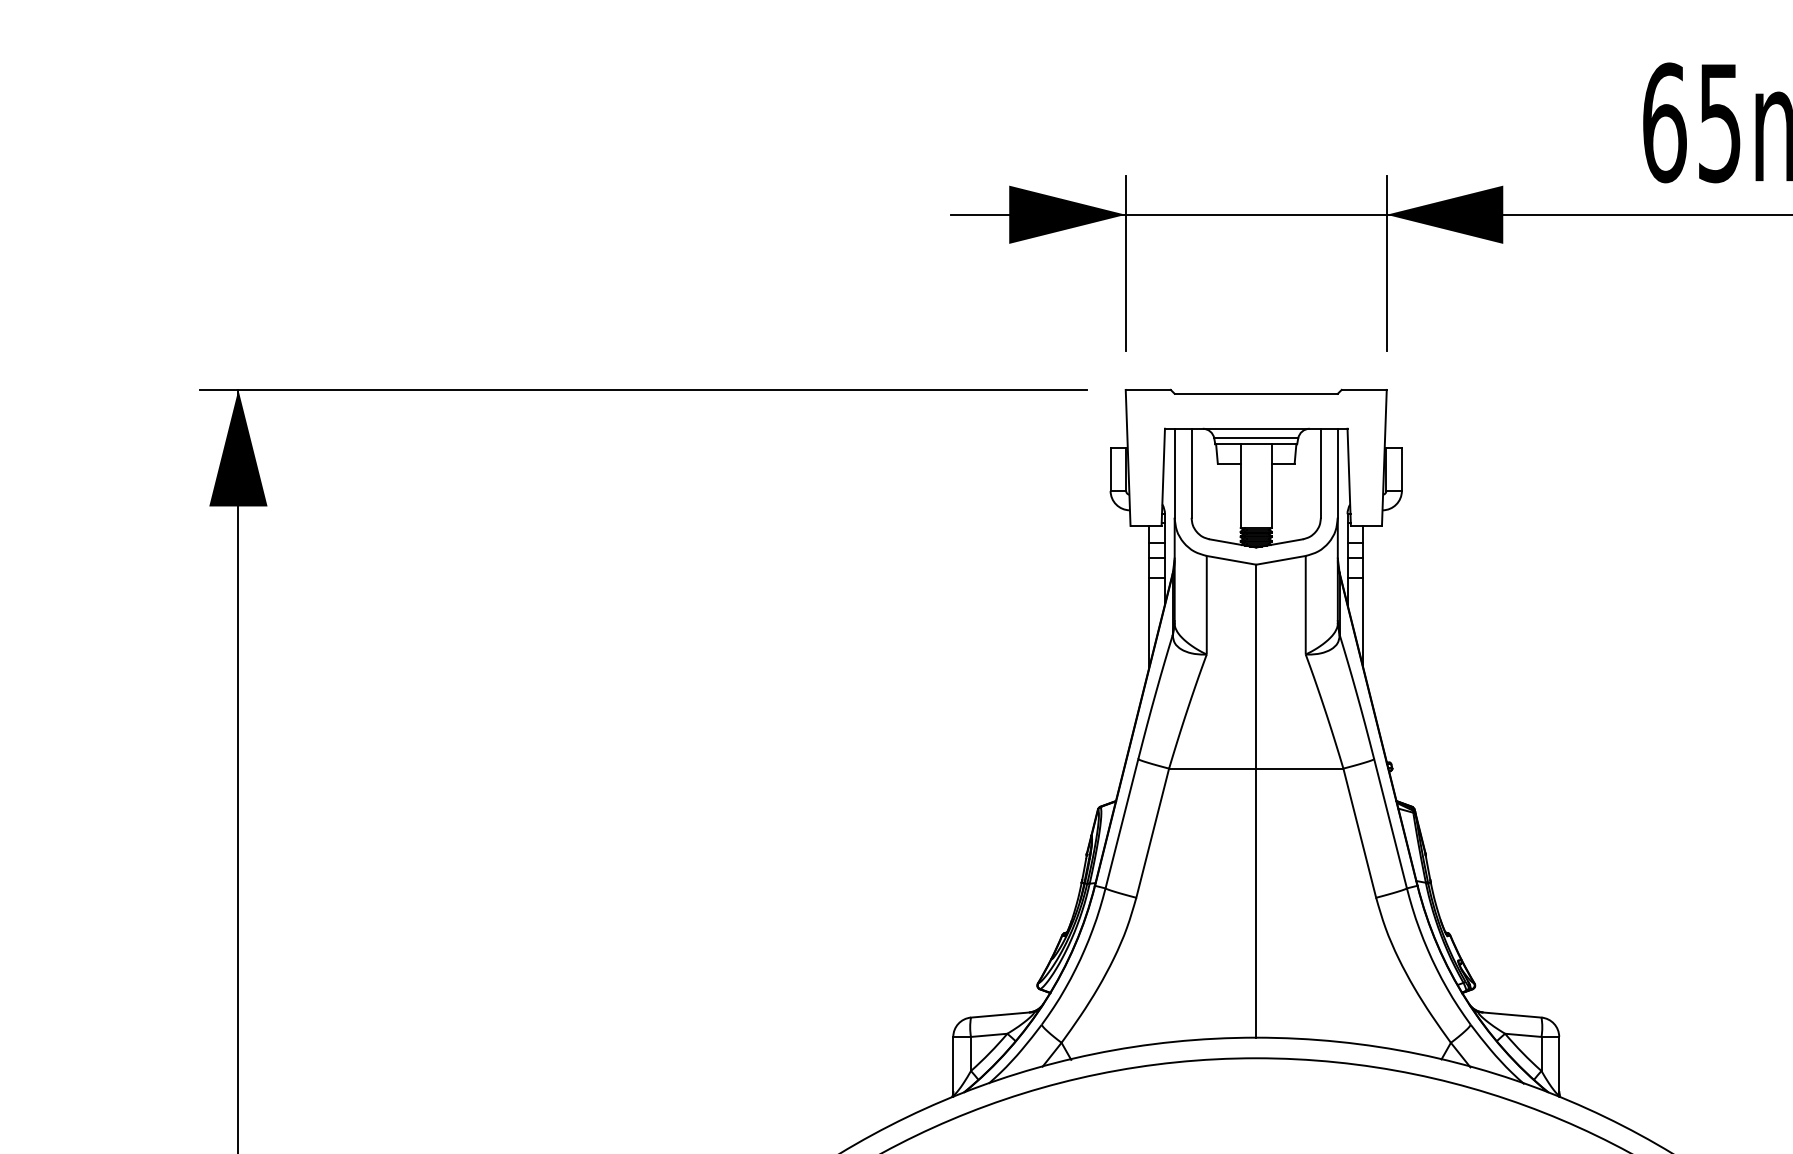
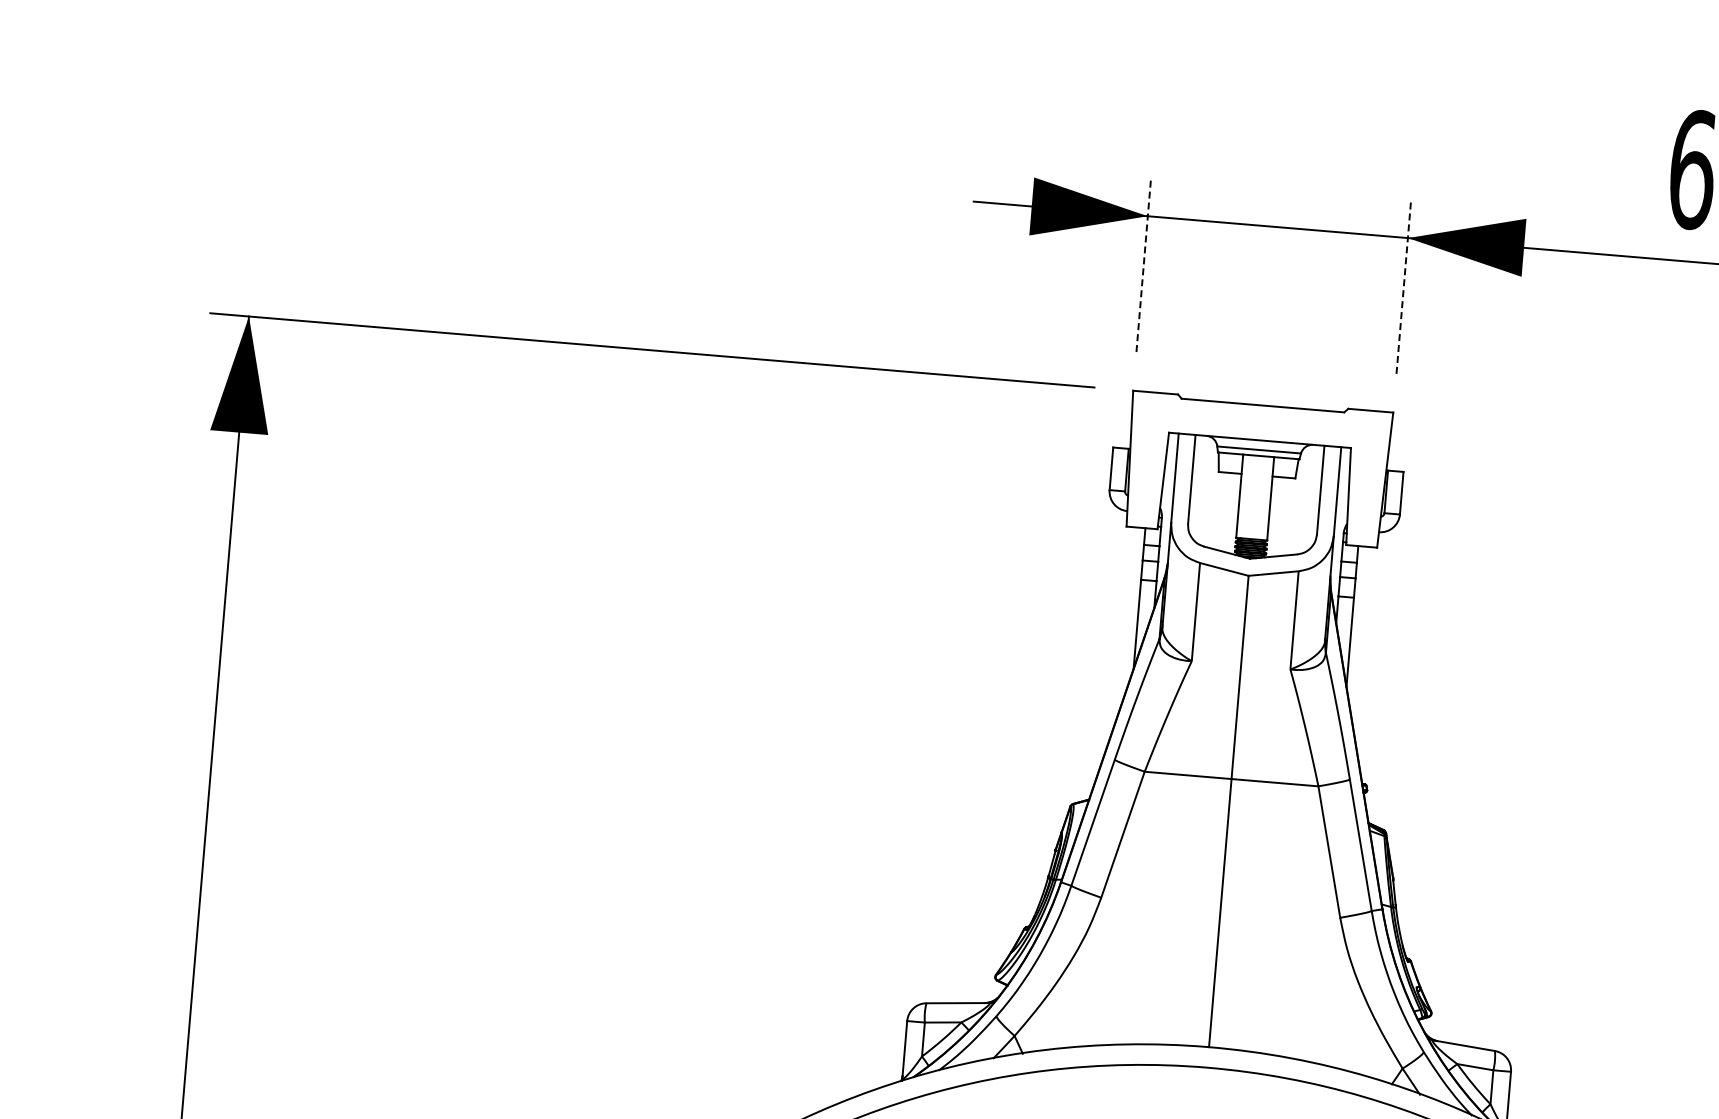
line: (1125, 263) -> (1143, 264), solid -> dashed
line: (1386, 263) -> (1403, 286), solid -> dashed

